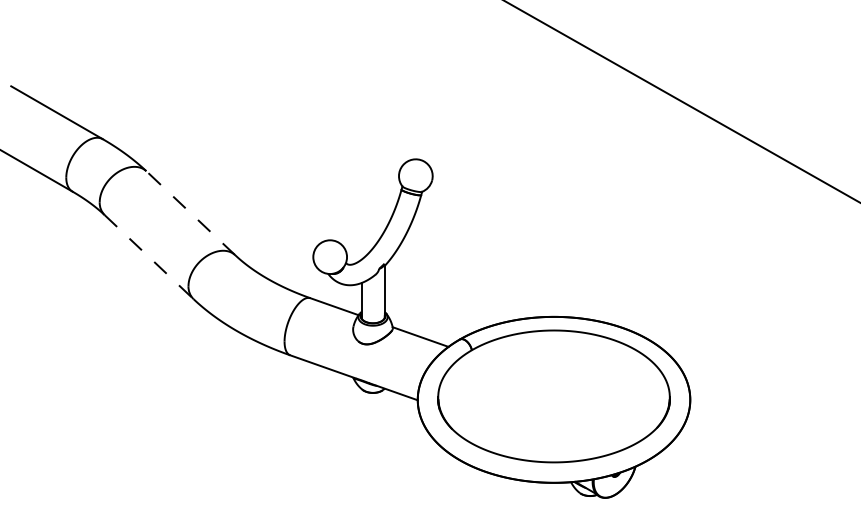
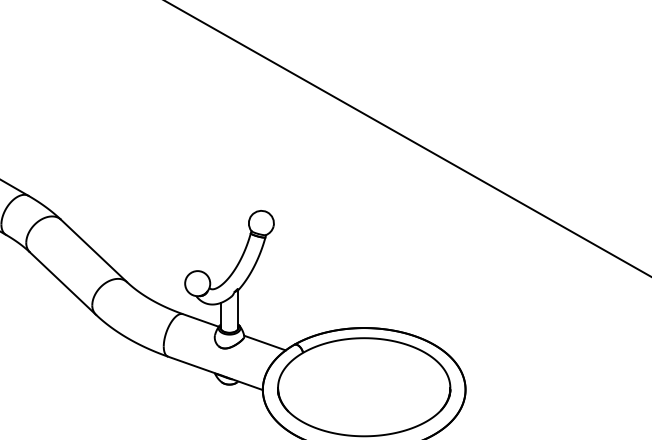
line: (190, 212) -> (93, 250), dashed -> solid
line: (149, 256) -> (63, 283), dashed -> solid

